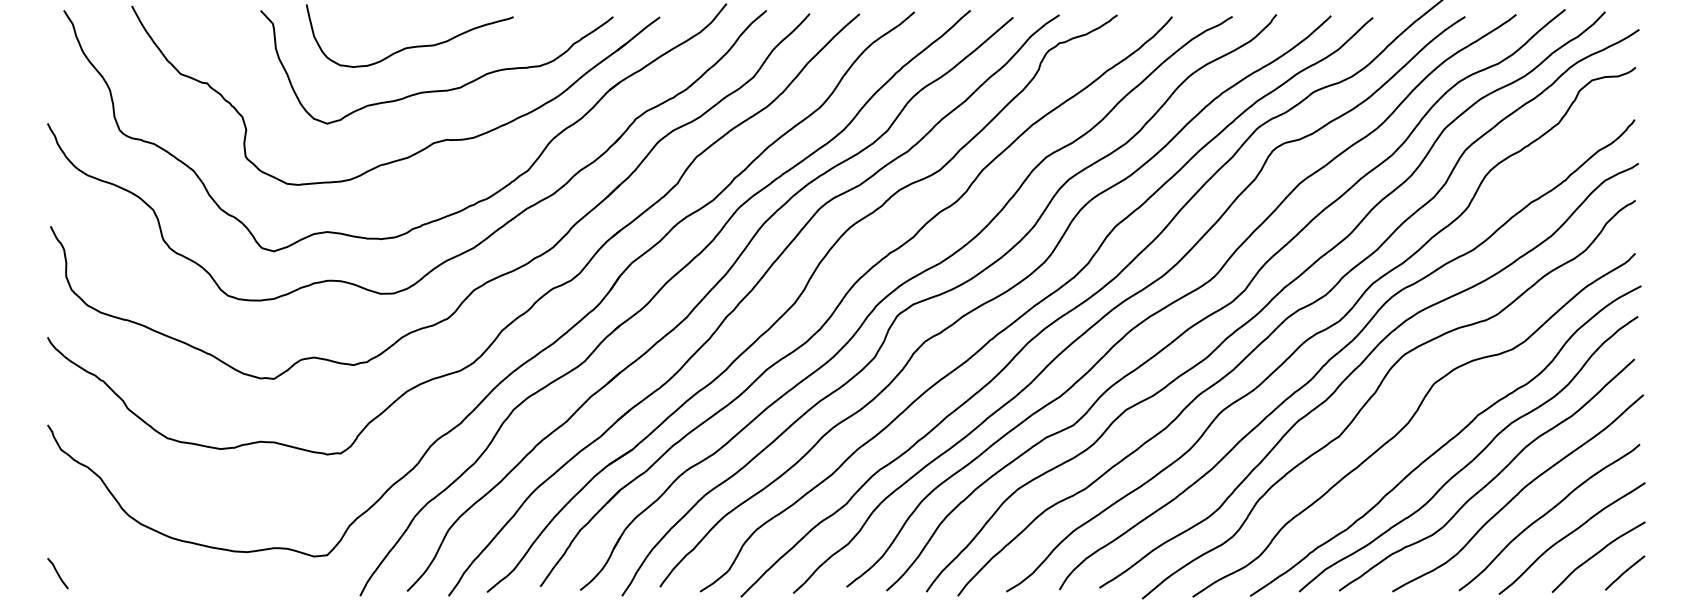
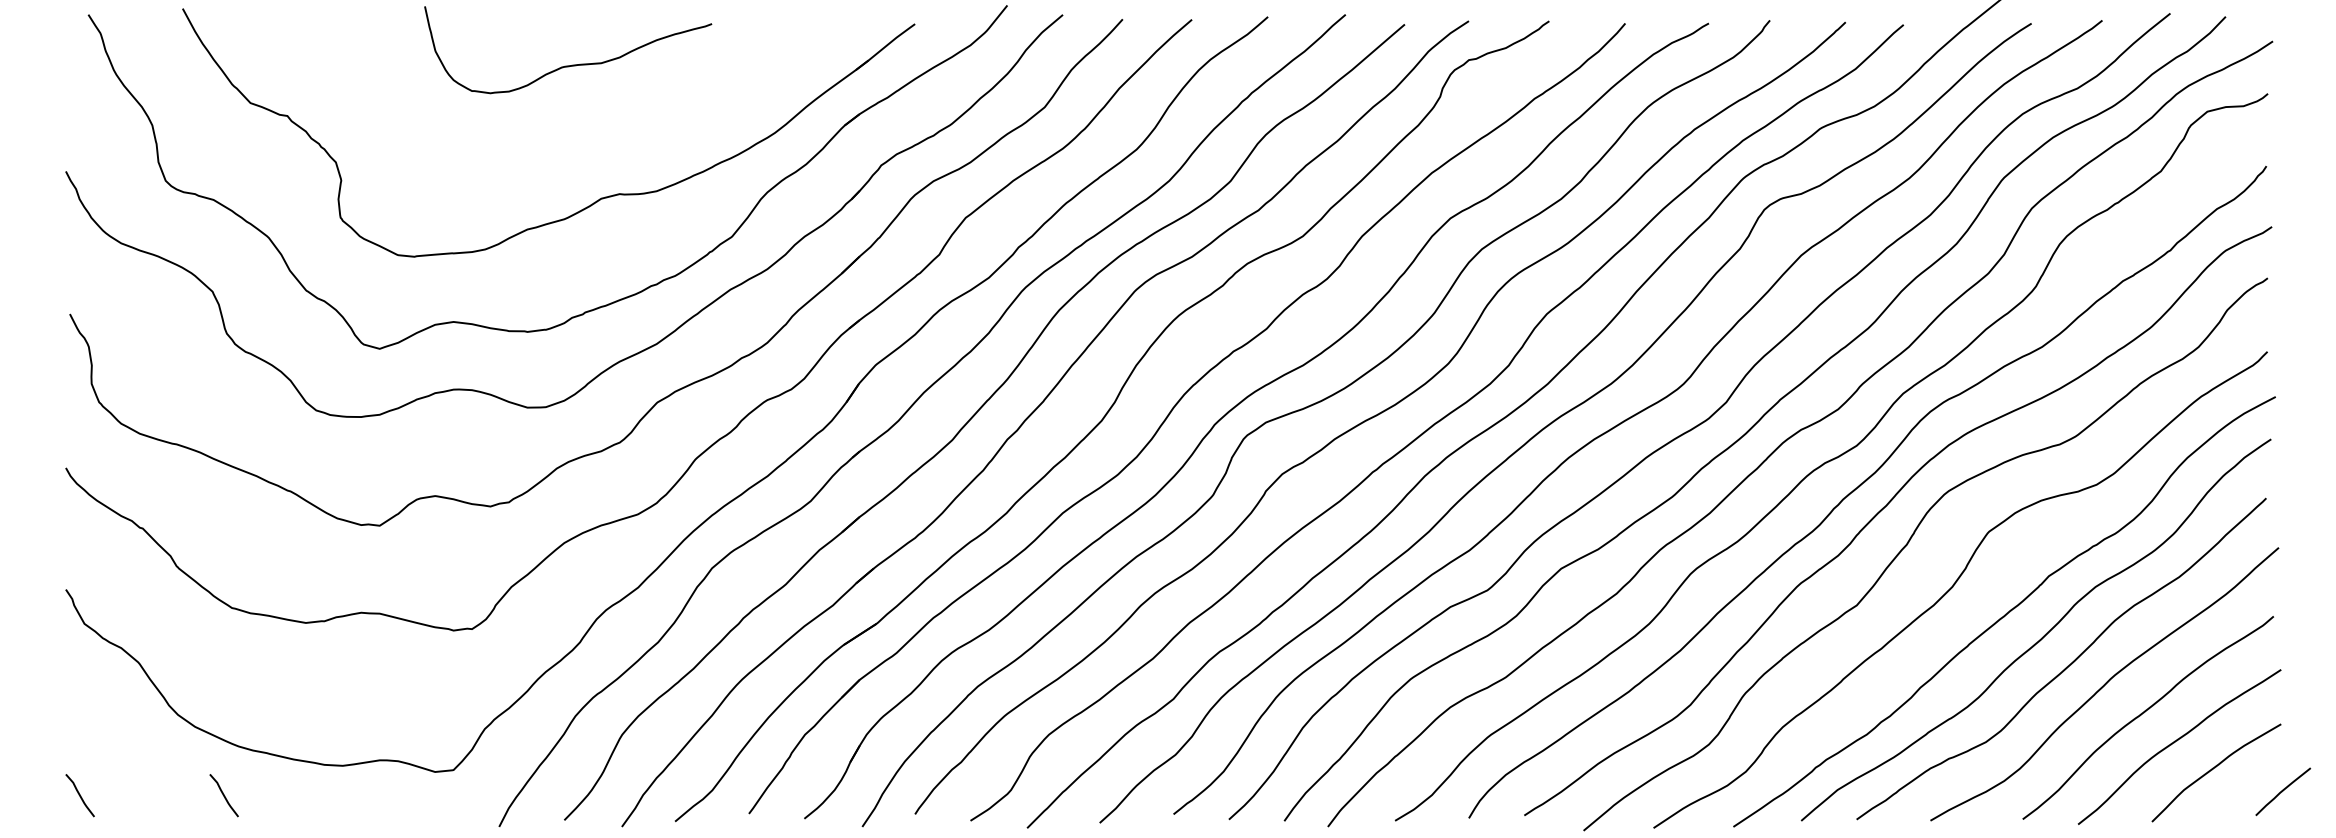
curve: (436, 90) -> (605, 125), removed
curve: (1625, 572) -> (2283, 791), moved
curve: (161, 573) -> (223, 795), added

